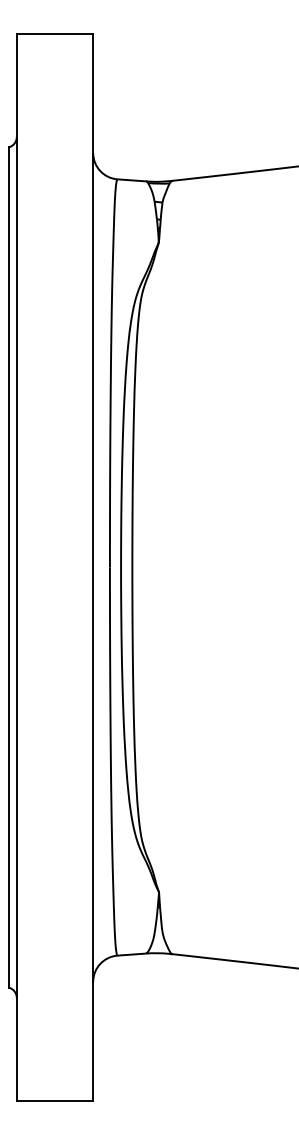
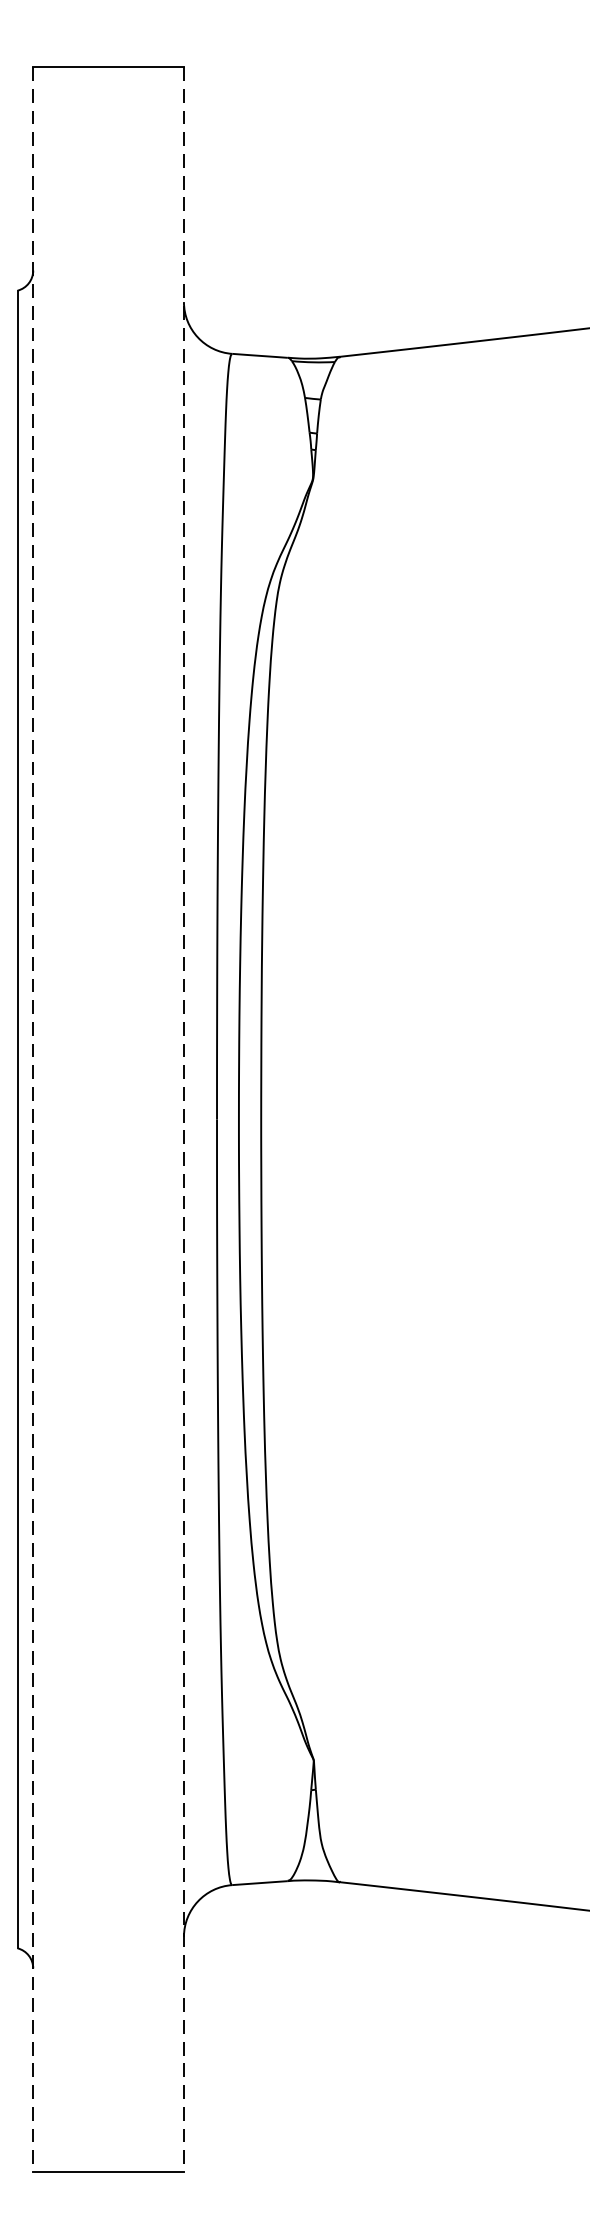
line: (16, 568) -> (32, 1121), solid -> dashed
line: (93, 568) -> (184, 1121), solid -> dashed

